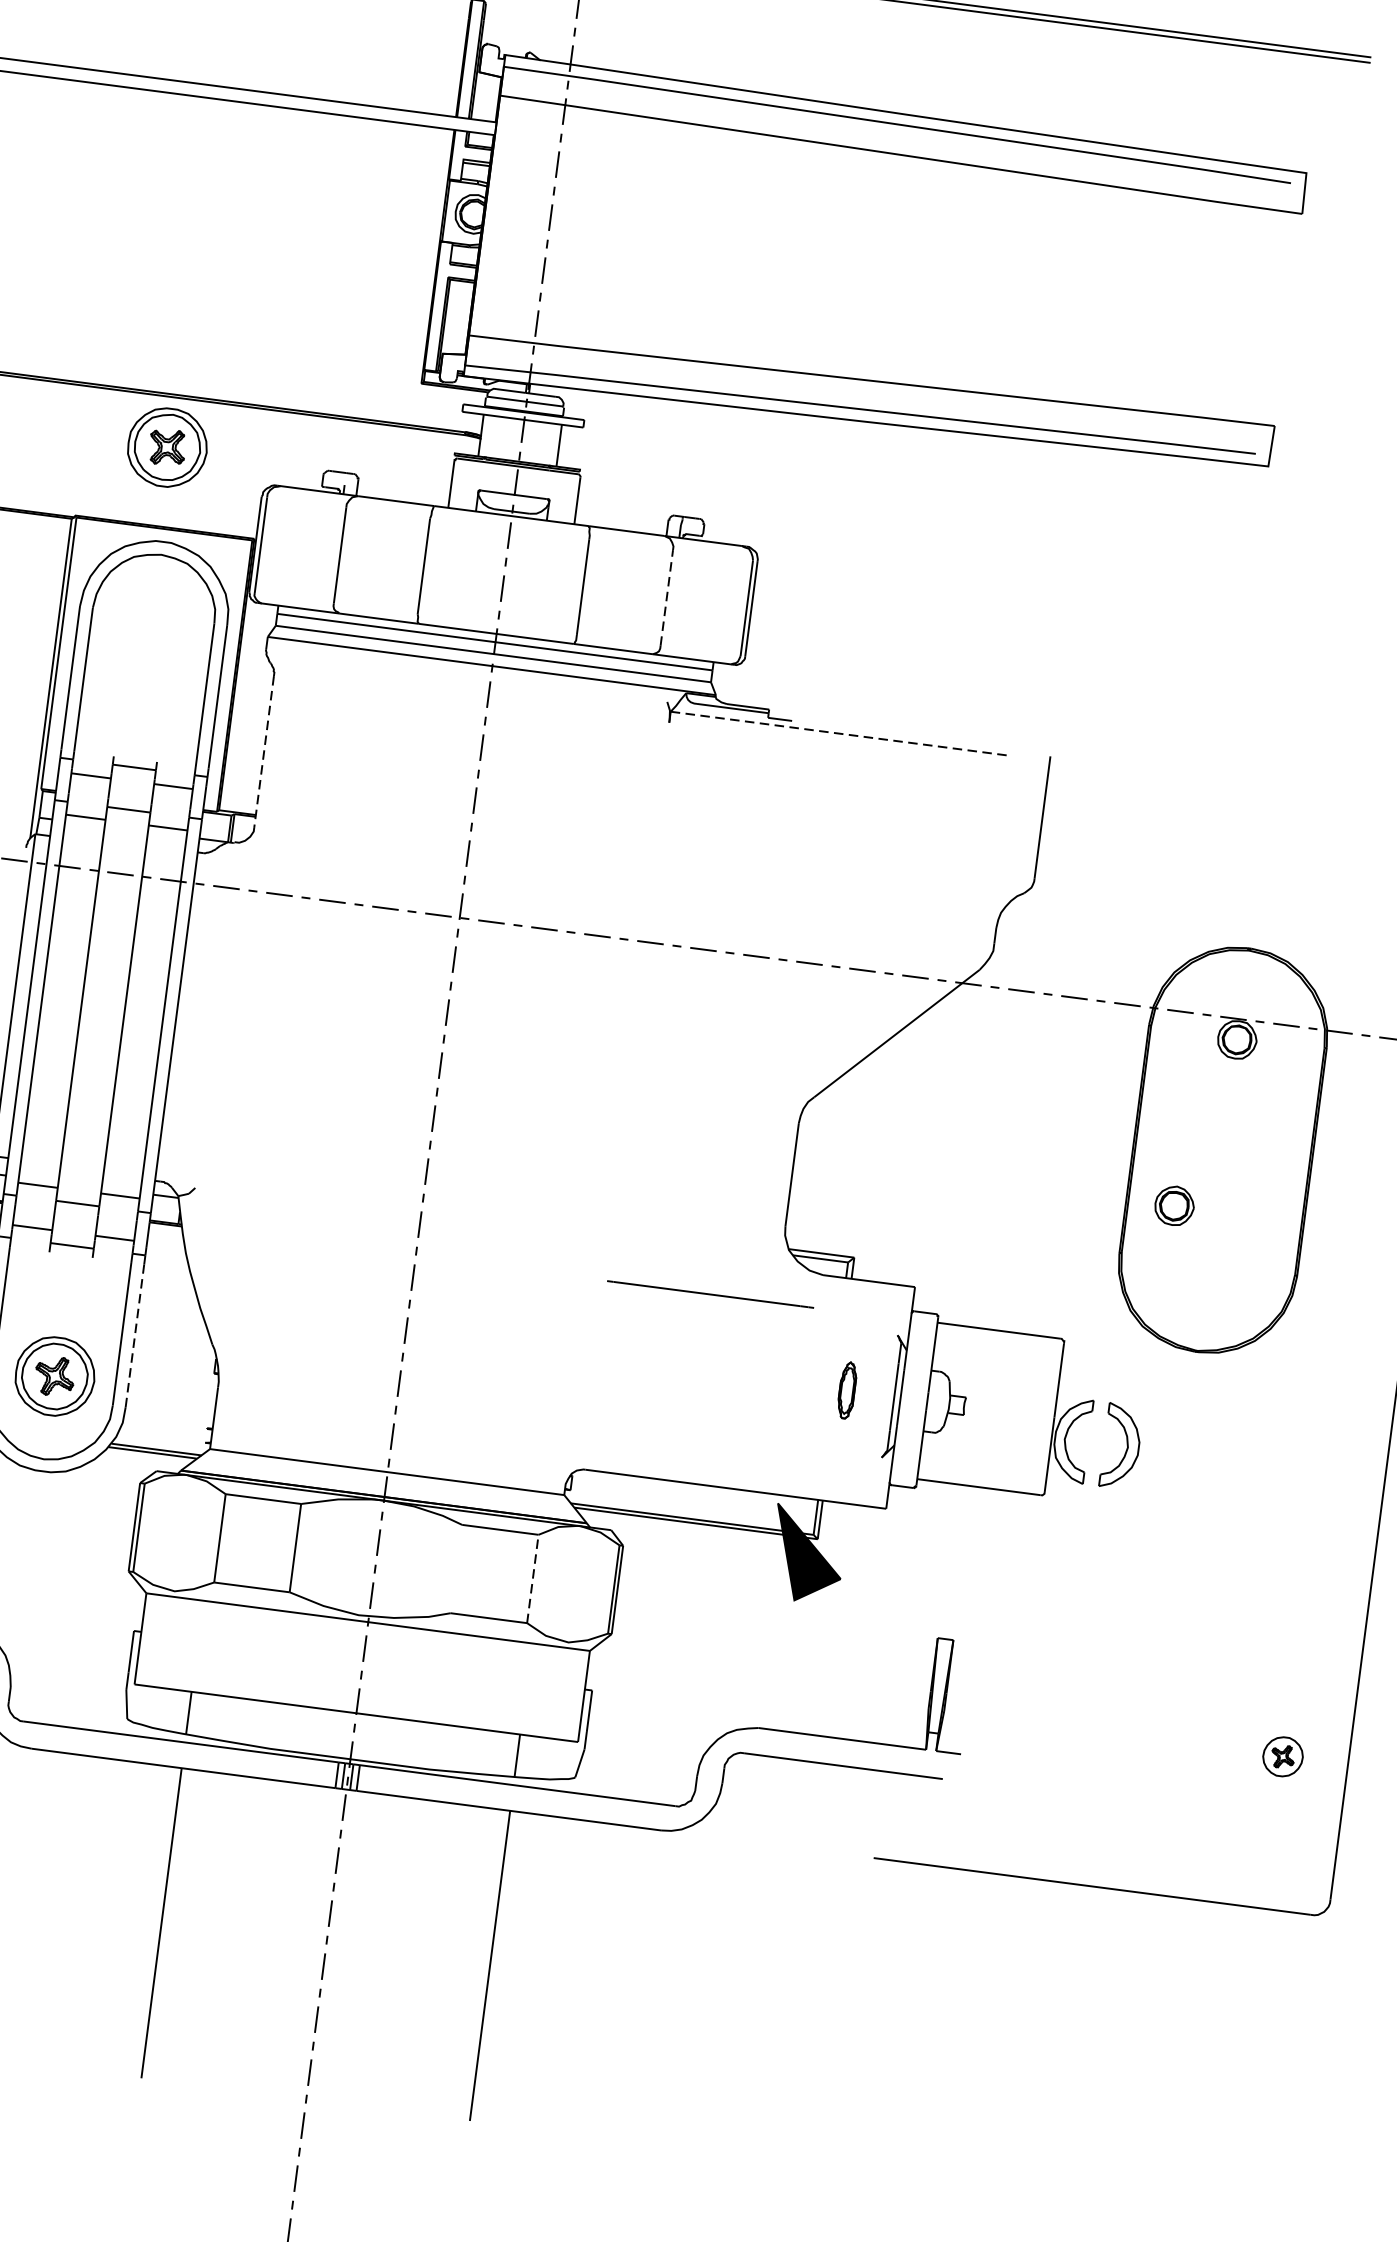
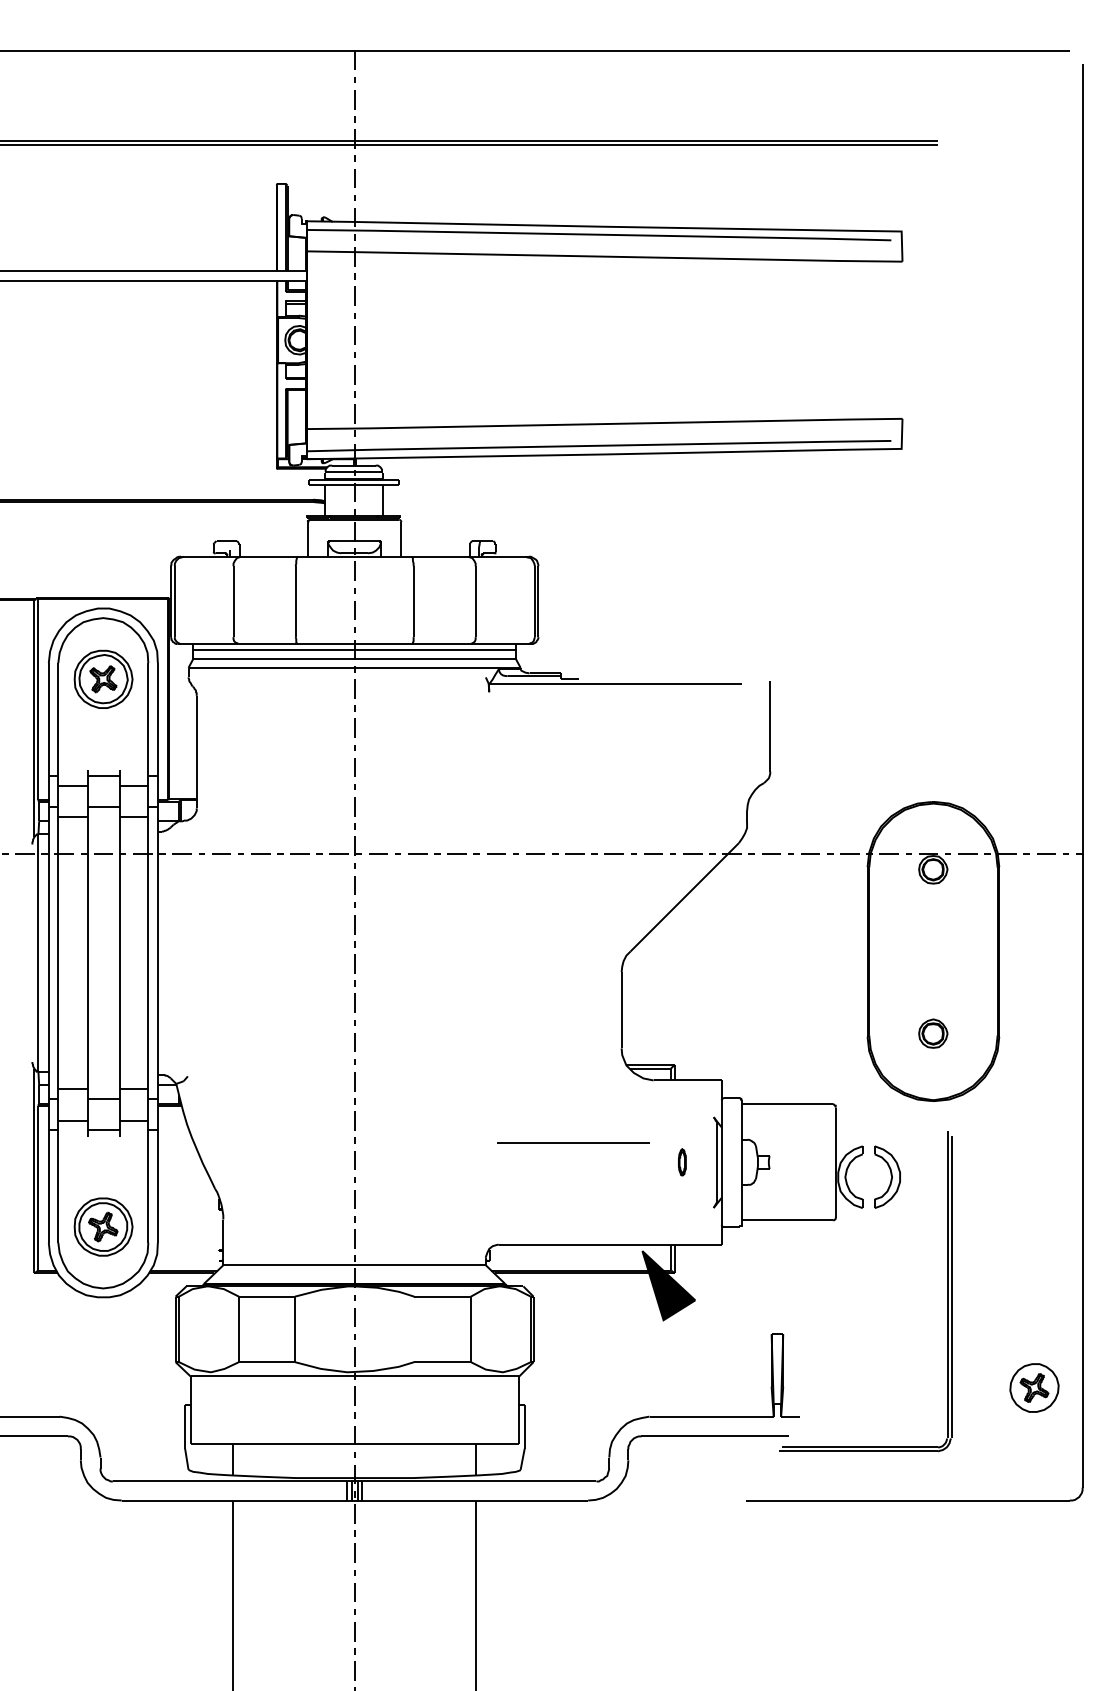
part: (167, 446) -> (103, 678), moved
line: (666, 597) -> (475, 601), dashed -> solid
line: (842, 734) -> (616, 684), dashed -> solid
line: (263, 752) -> (196, 752), dashed -> solid
part: (1174, 1205) -> (933, 1033), moved
line: (710, 1293) -> (573, 1142), moved
line: (134, 1335) -> (157, 1189), dashed -> solid
part: (847, 1390) -> (682, 1162), size x0.62
line: (532, 1579) -> (470, 1329), dashed -> solid
part: (1182, 1611) -> (947, 1291), added
part: (1283, 1756) -> (1034, 1387), size x1.67

